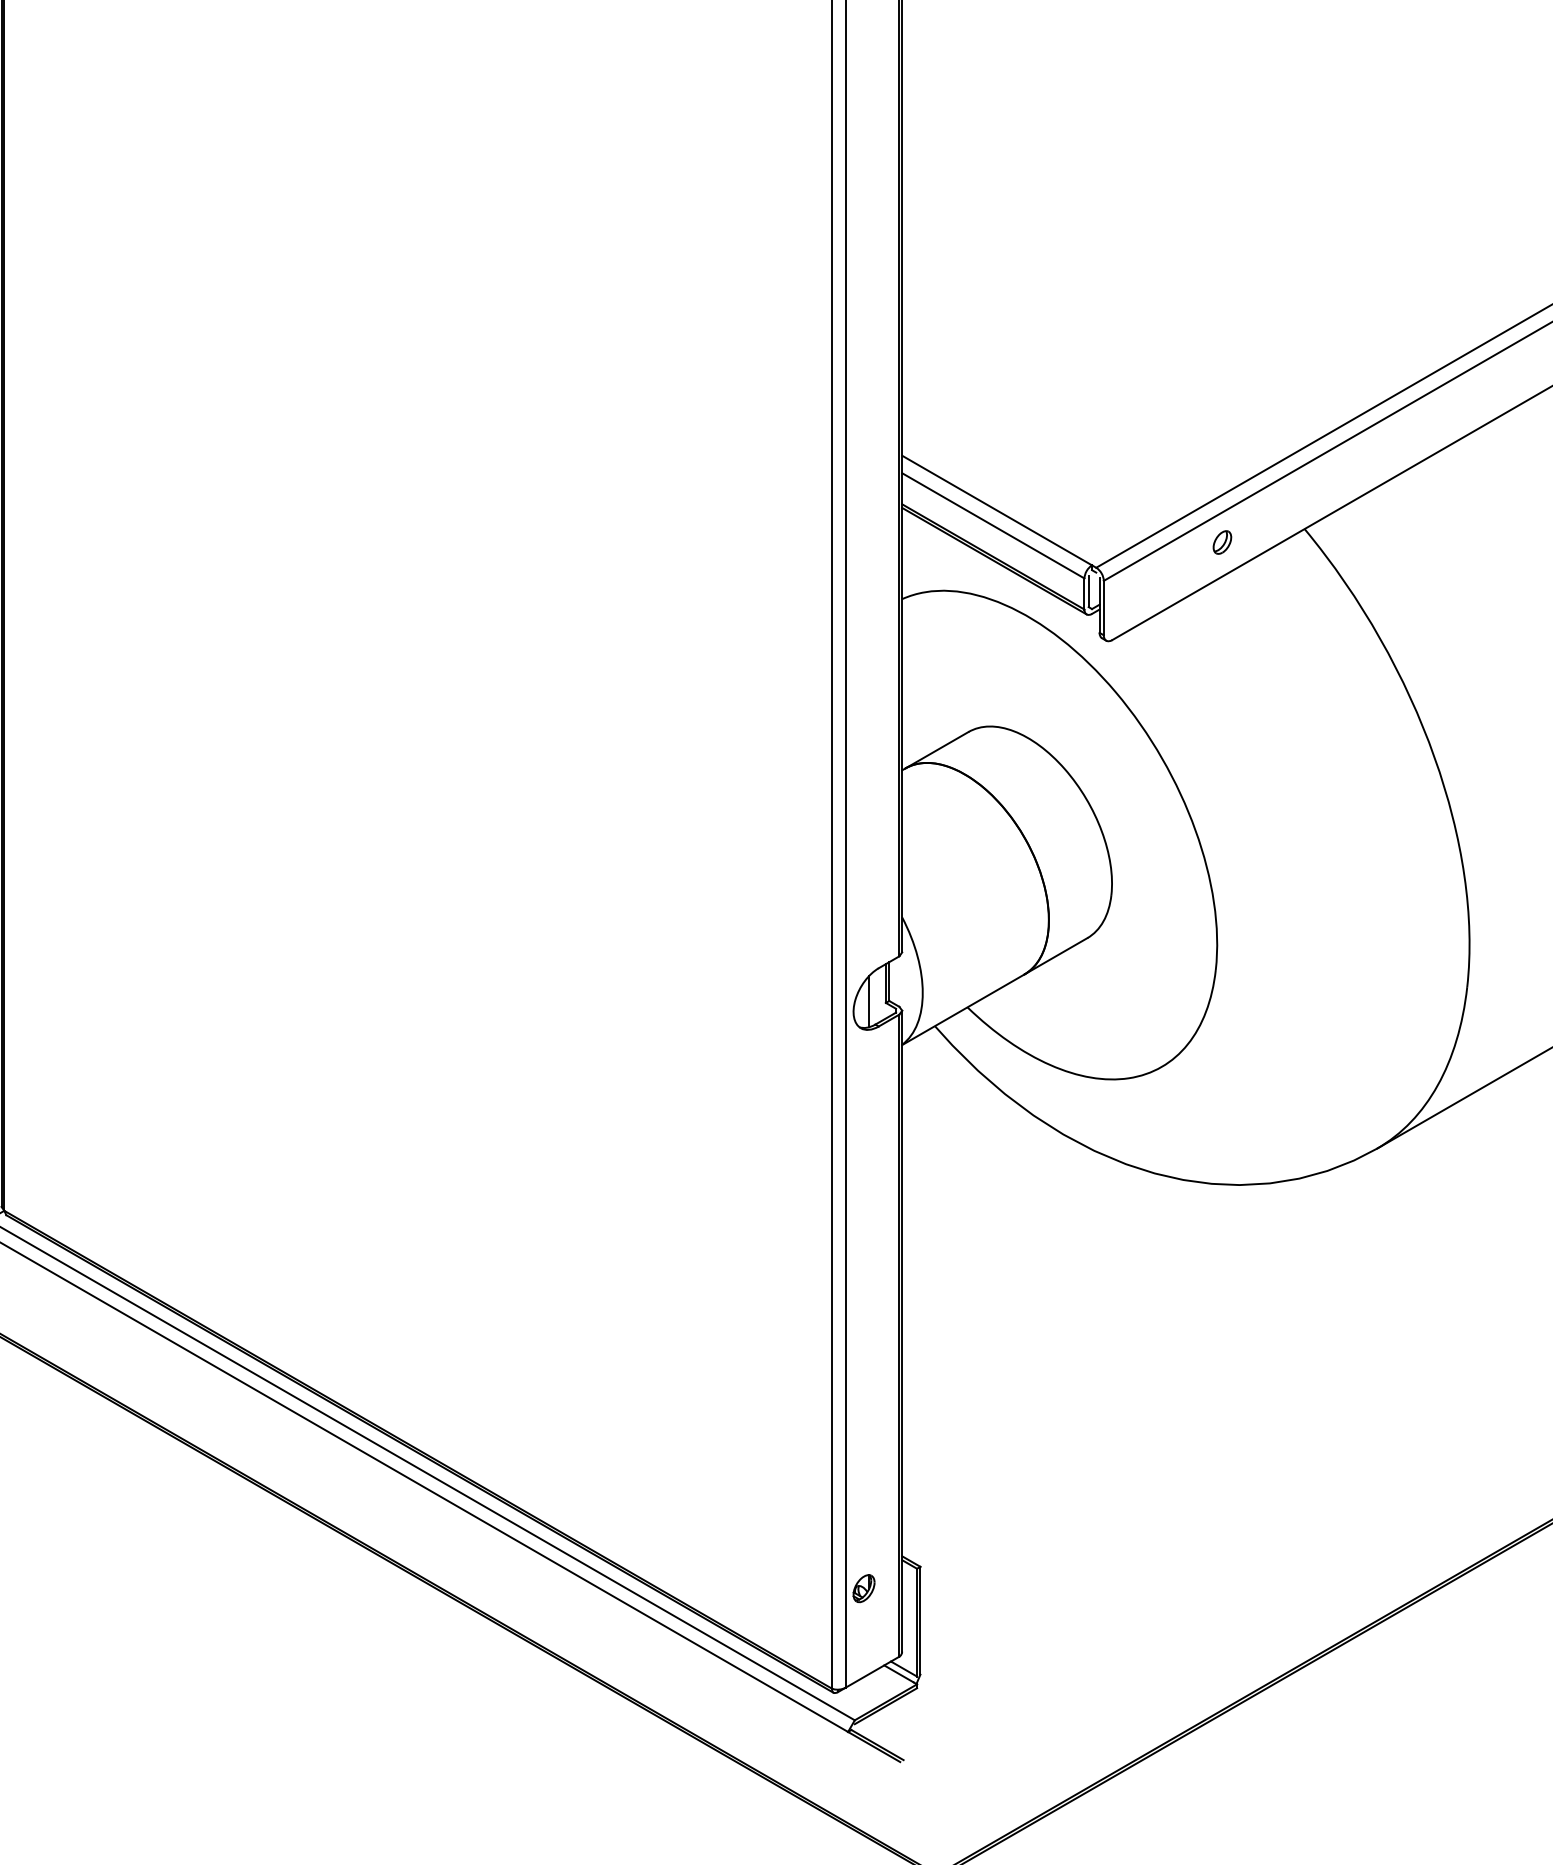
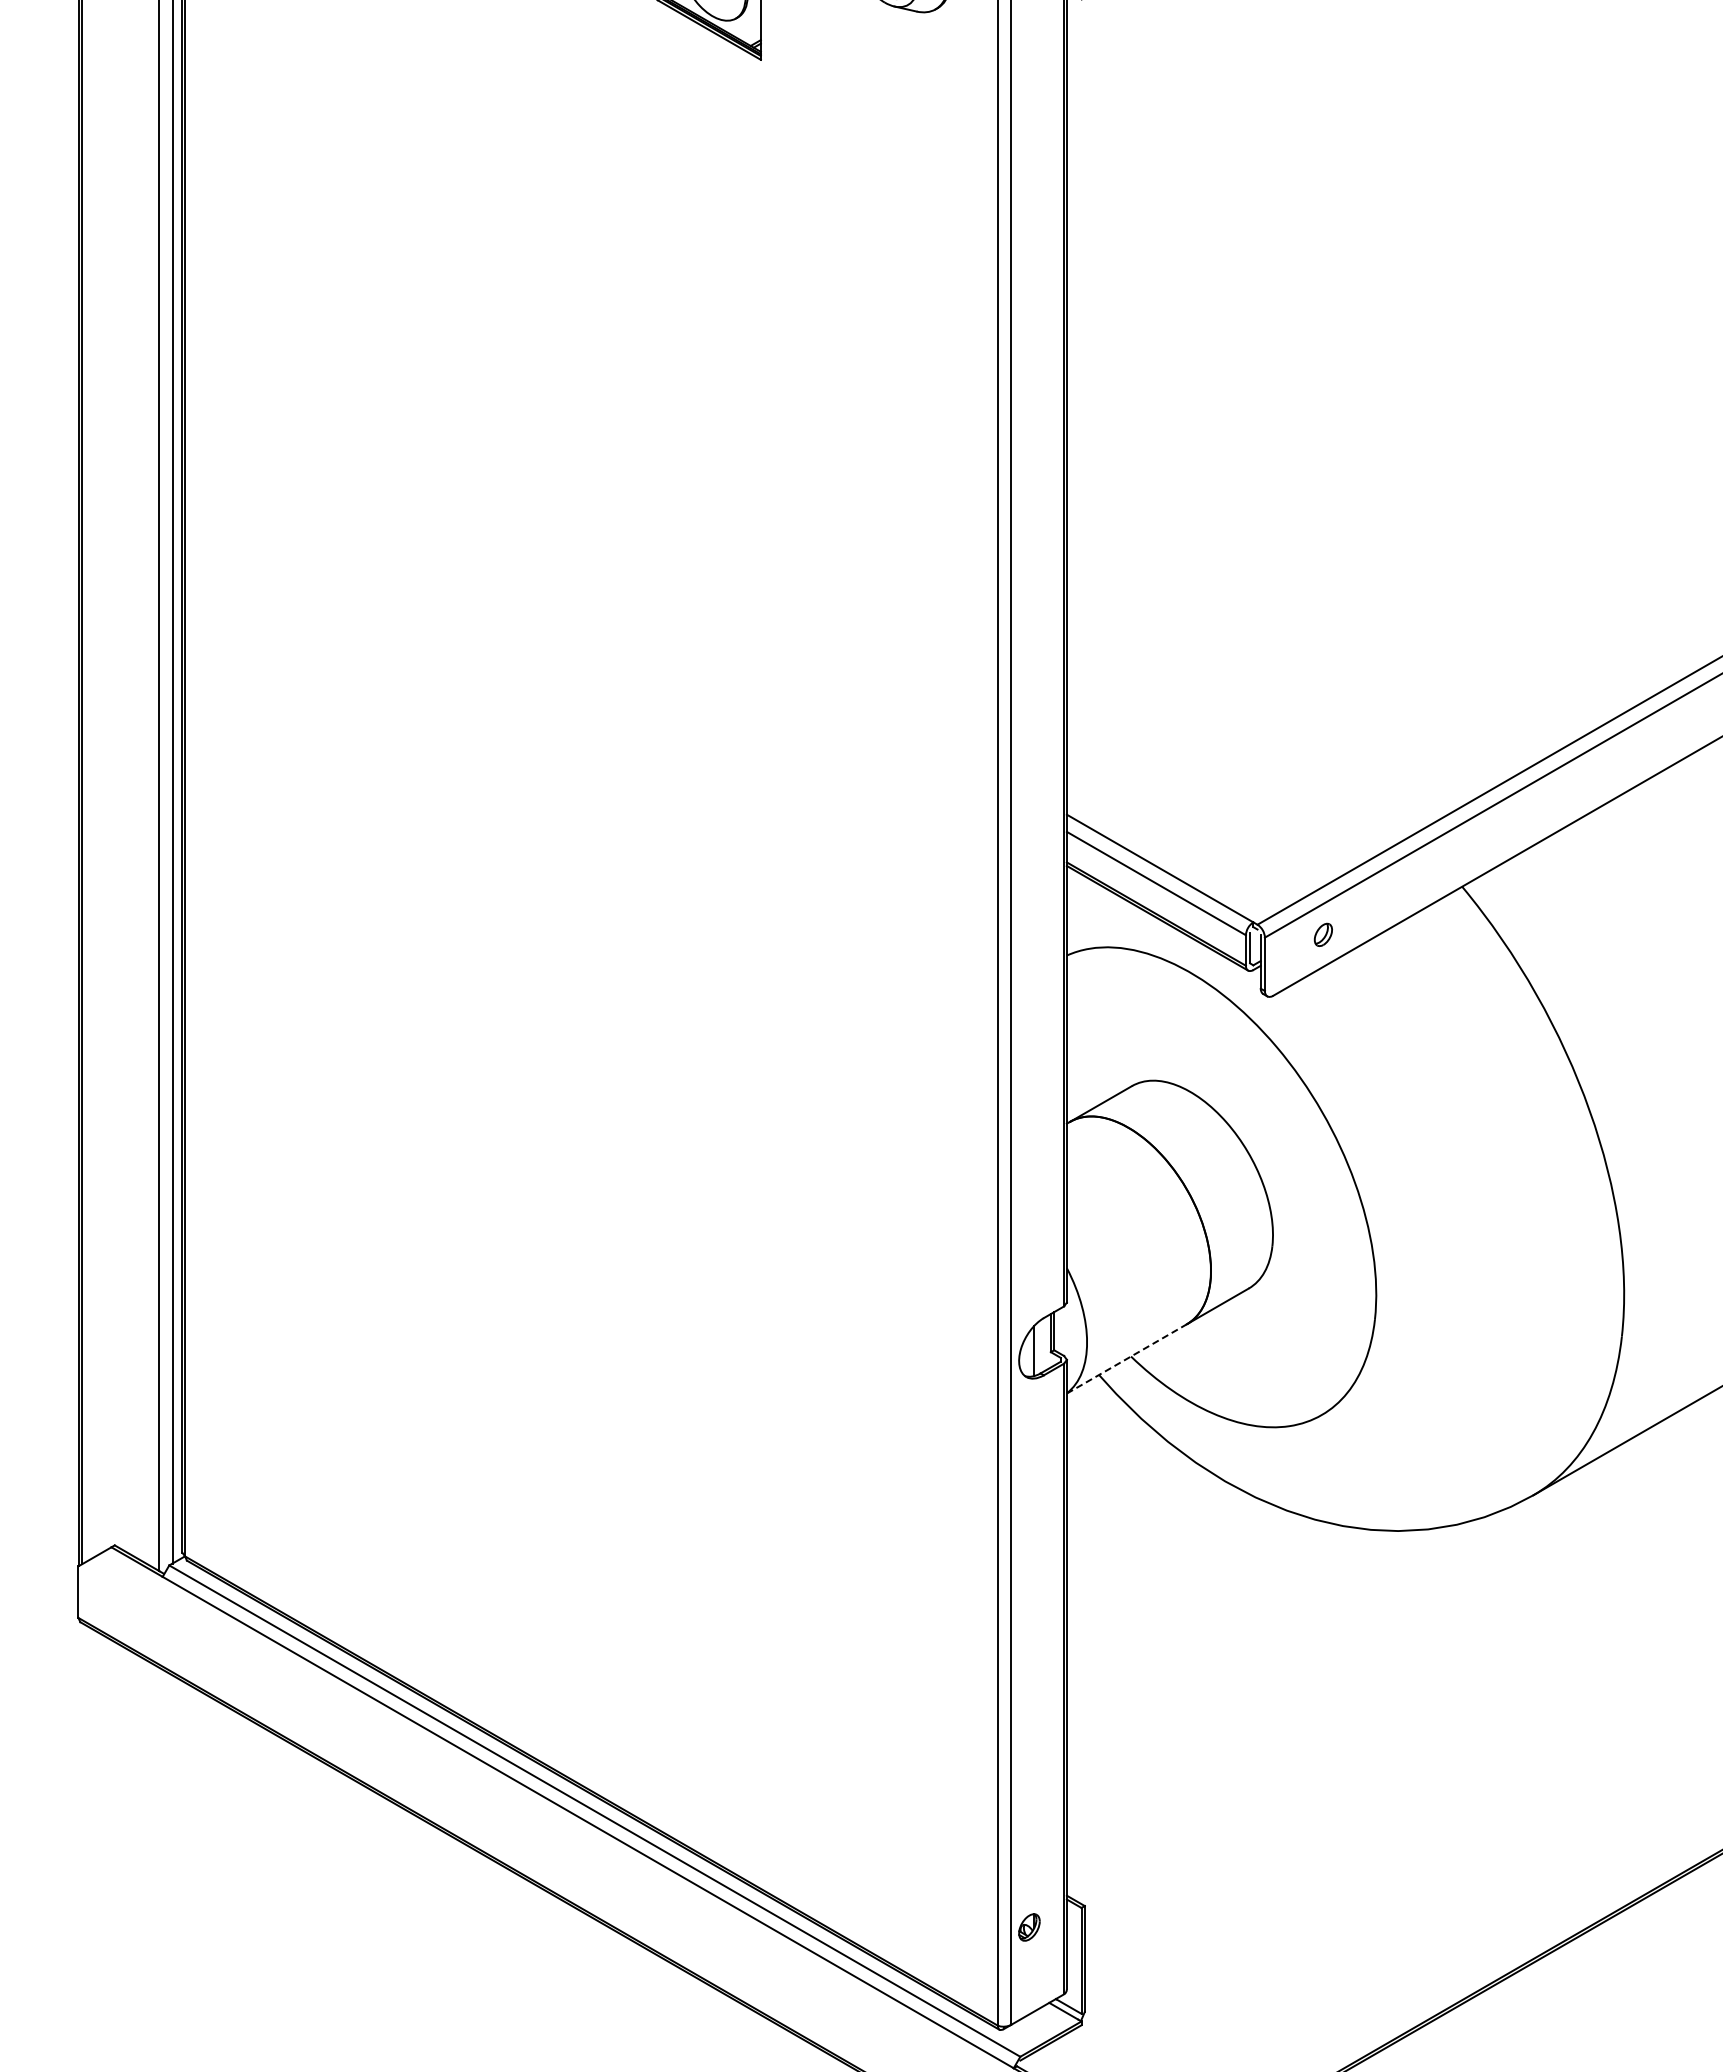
part: (1221, 542) -> (1322, 934), moved
line: (963, 1009) -> (1127, 1358), solid -> dashed

